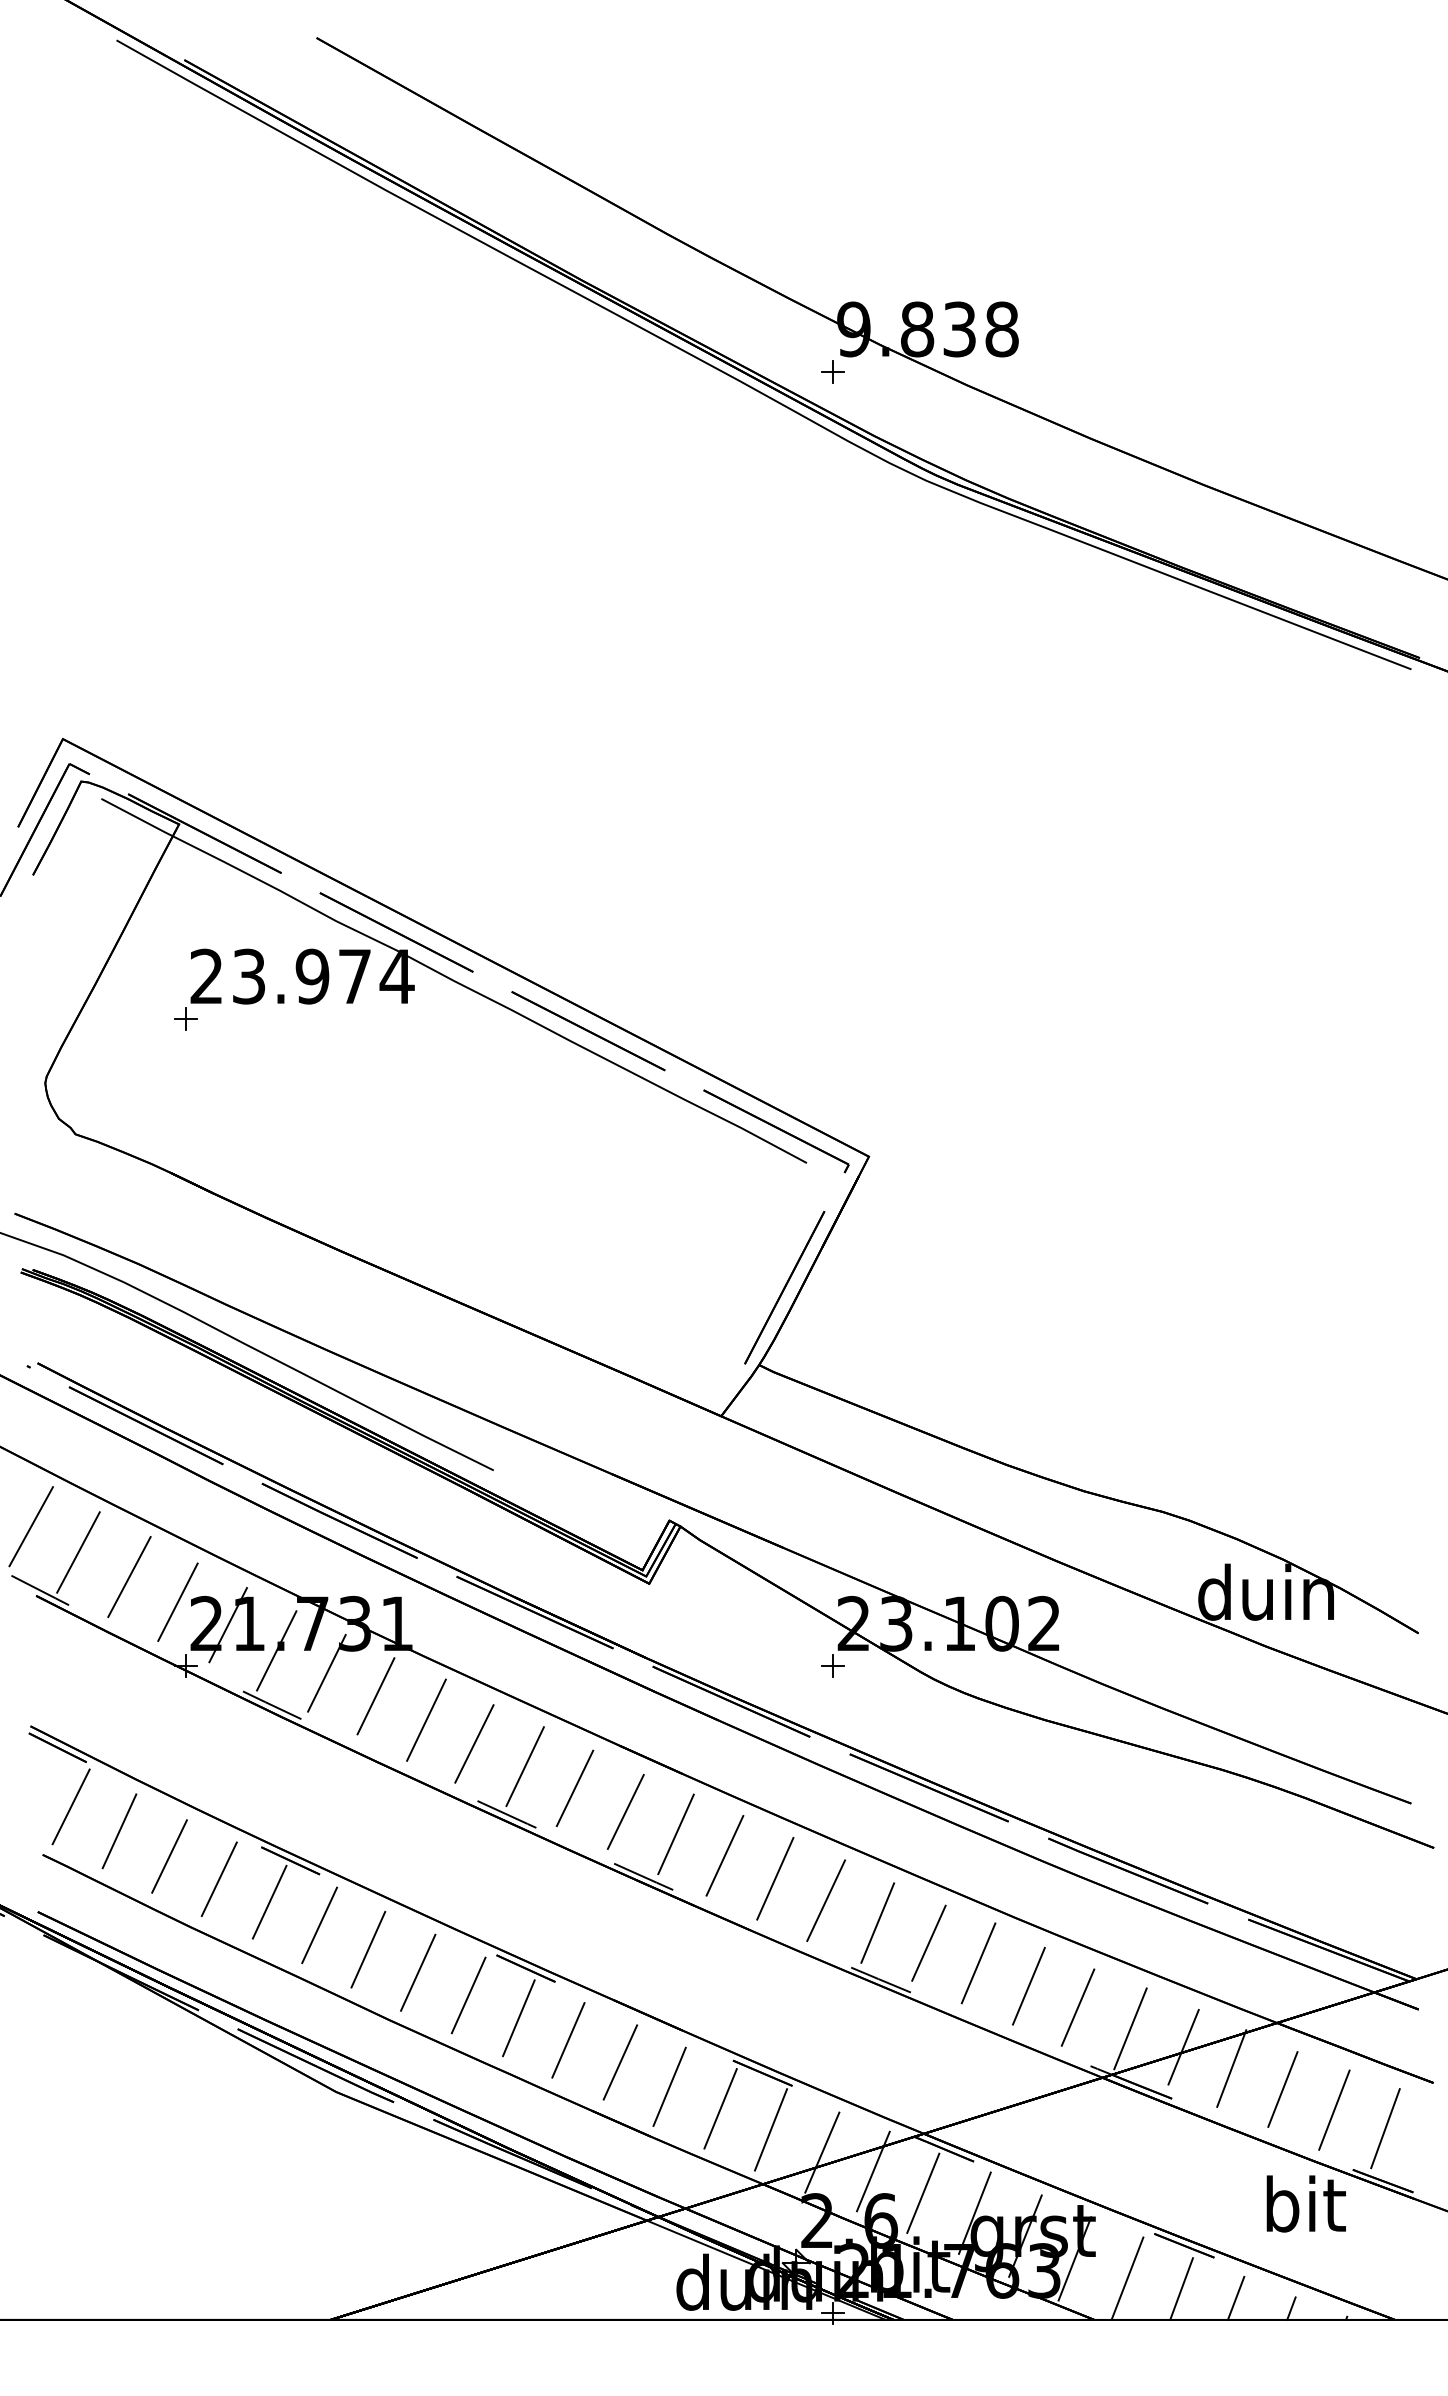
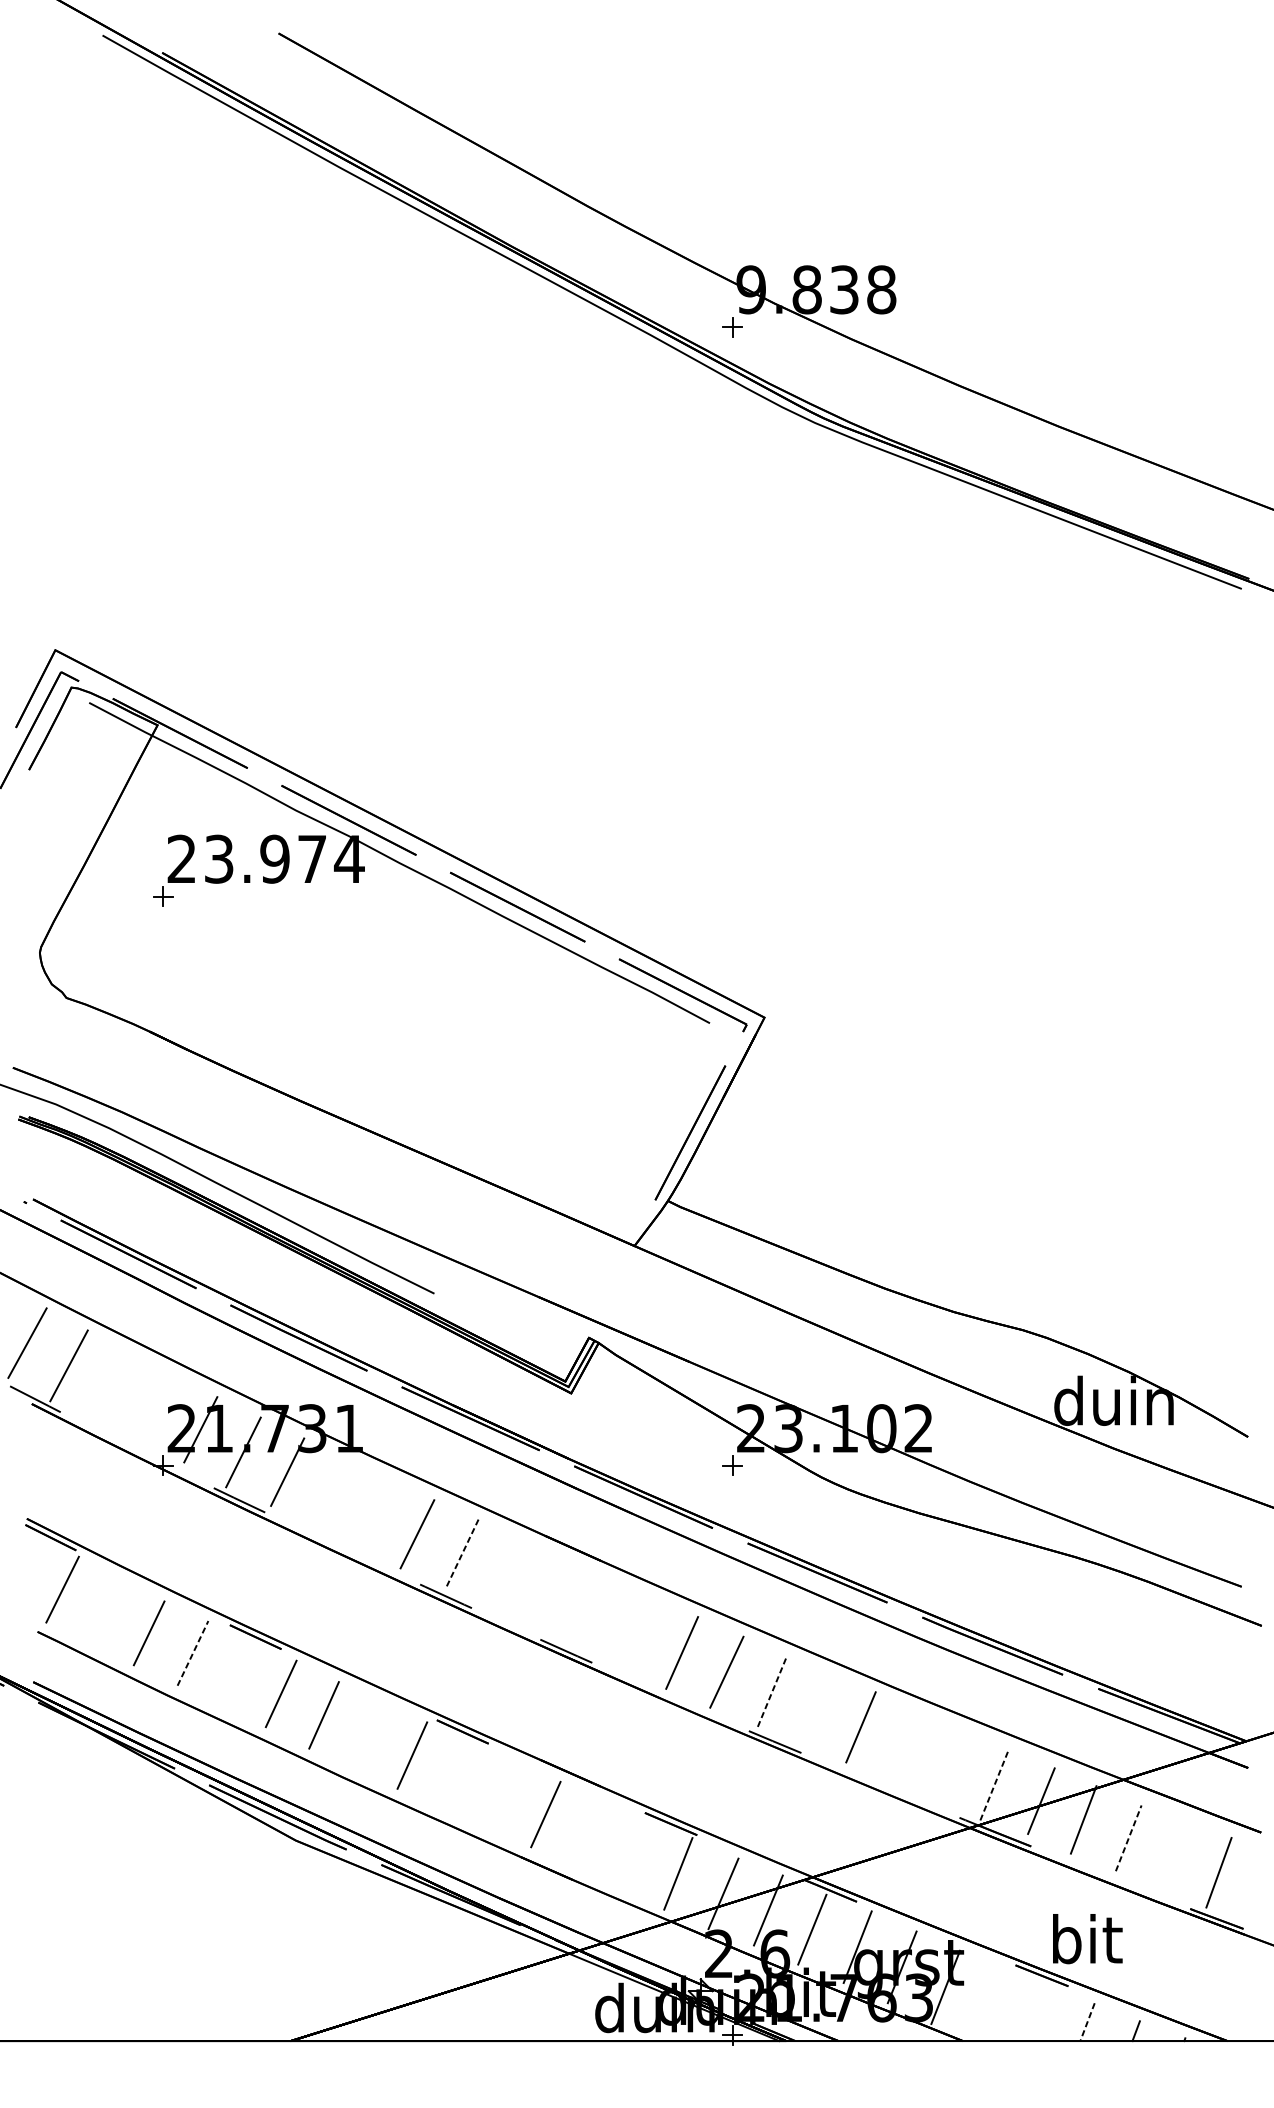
line: (129, 1576) -> (113, 1387), removed
line: (177, 1601) -> (156, 1408), removed
line: (375, 1696) -> (330, 1492), removed
line: (426, 1719) -> (375, 1512), removed
line: (525, 1766) -> (462, 1554), solid -> dashed
line: (574, 1788) -> (505, 1573), removed
line: (625, 1811) -> (550, 1593), removed
line: (119, 1831) -> (105, 1611), removed
line: (675, 1834) -> (594, 1613), removed
line: (724, 1855) -> (637, 1632), removed
line: (219, 1879) -> (193, 1653), solid -> dashed
line: (269, 1901) -> (237, 1672), removed
line: (877, 1923) -> (772, 1692), solid -> dashed
line: (928, 1942) -> (816, 1709), removed
line: (418, 1972) -> (368, 1735), removed
line: (1028, 1985) -> (904, 1746), removed
line: (1077, 2007) -> (948, 1766), removed
line: (518, 2018) -> (456, 1775), removed
line: (1130, 2028) -> (994, 1784), solid -> dashed
line: (568, 2040) -> (500, 1795), removed
line: (669, 2086) -> (589, 1835), removed
line: (1283, 2089) -> (1129, 1838), solid -> dashed
line: (720, 2108) -> (633, 1855), removed
line: (1334, 2109) -> (1174, 1855), removed
text: (1305, 2203) -> (1087, 1938), moved
line: (1127, 2278) -> (991, 2004), removed
line: (1181, 2288) -> (1039, 2013), removed
line: (1235, 2298) -> (1087, 2022), solid -> dashed

